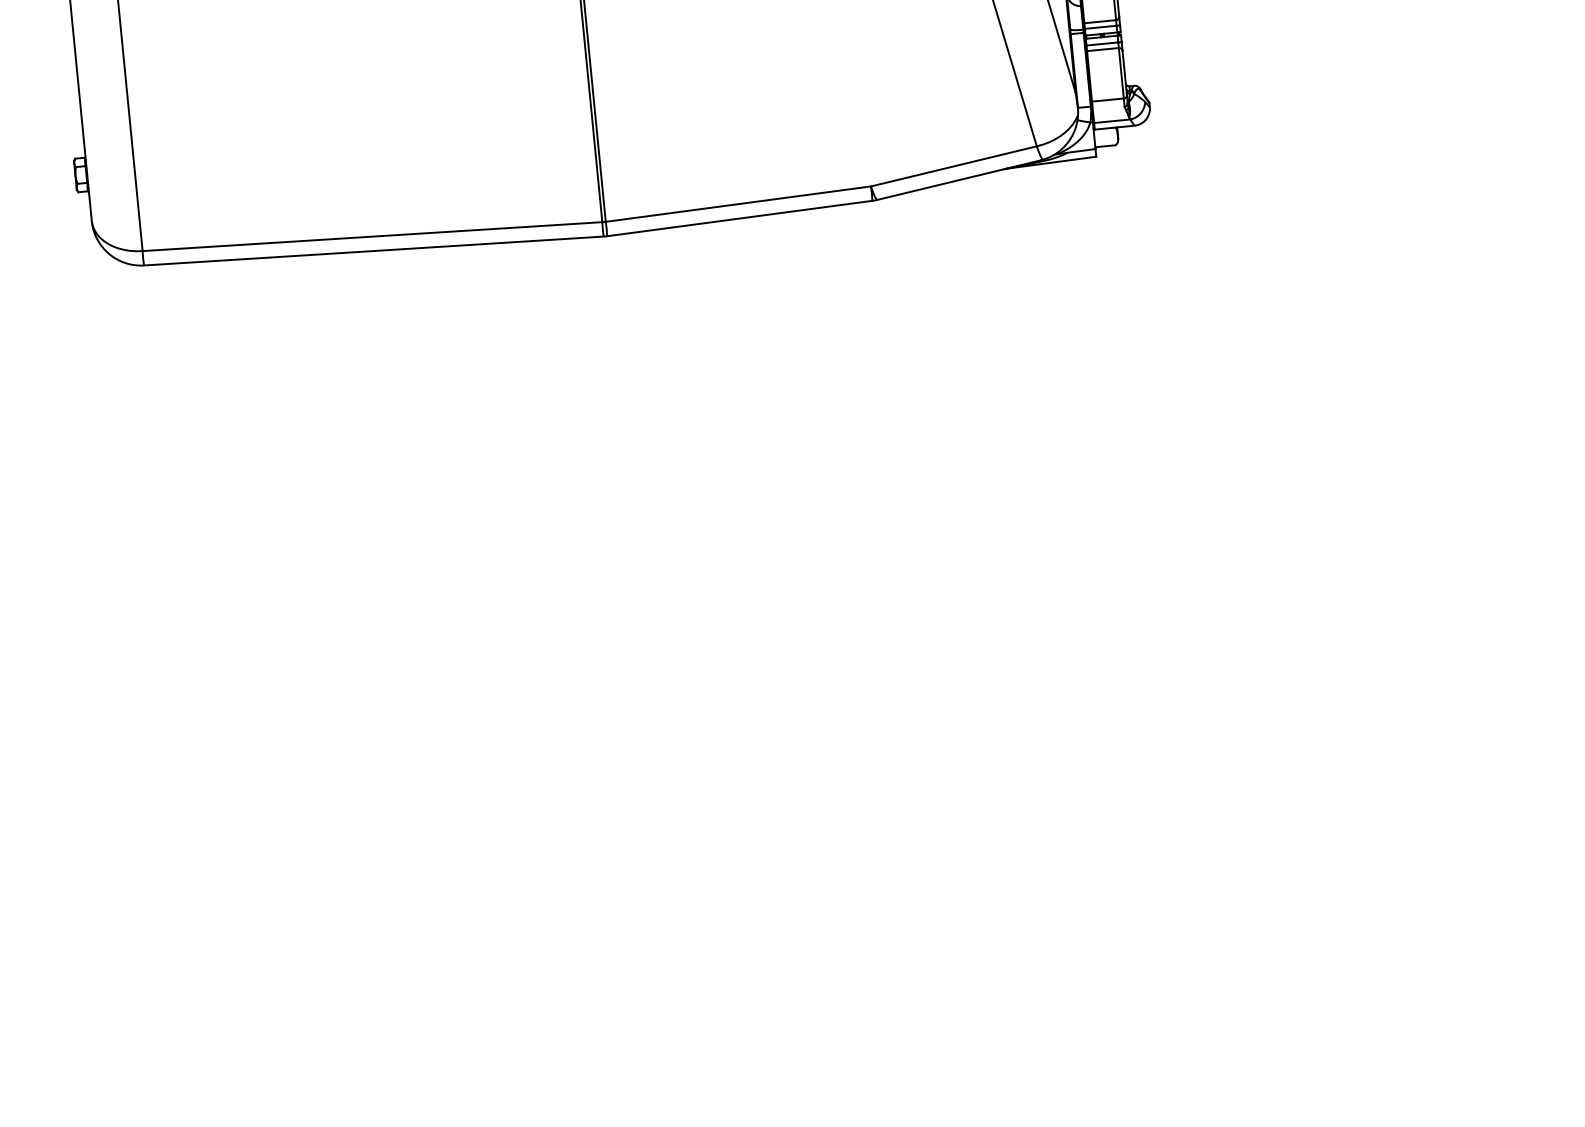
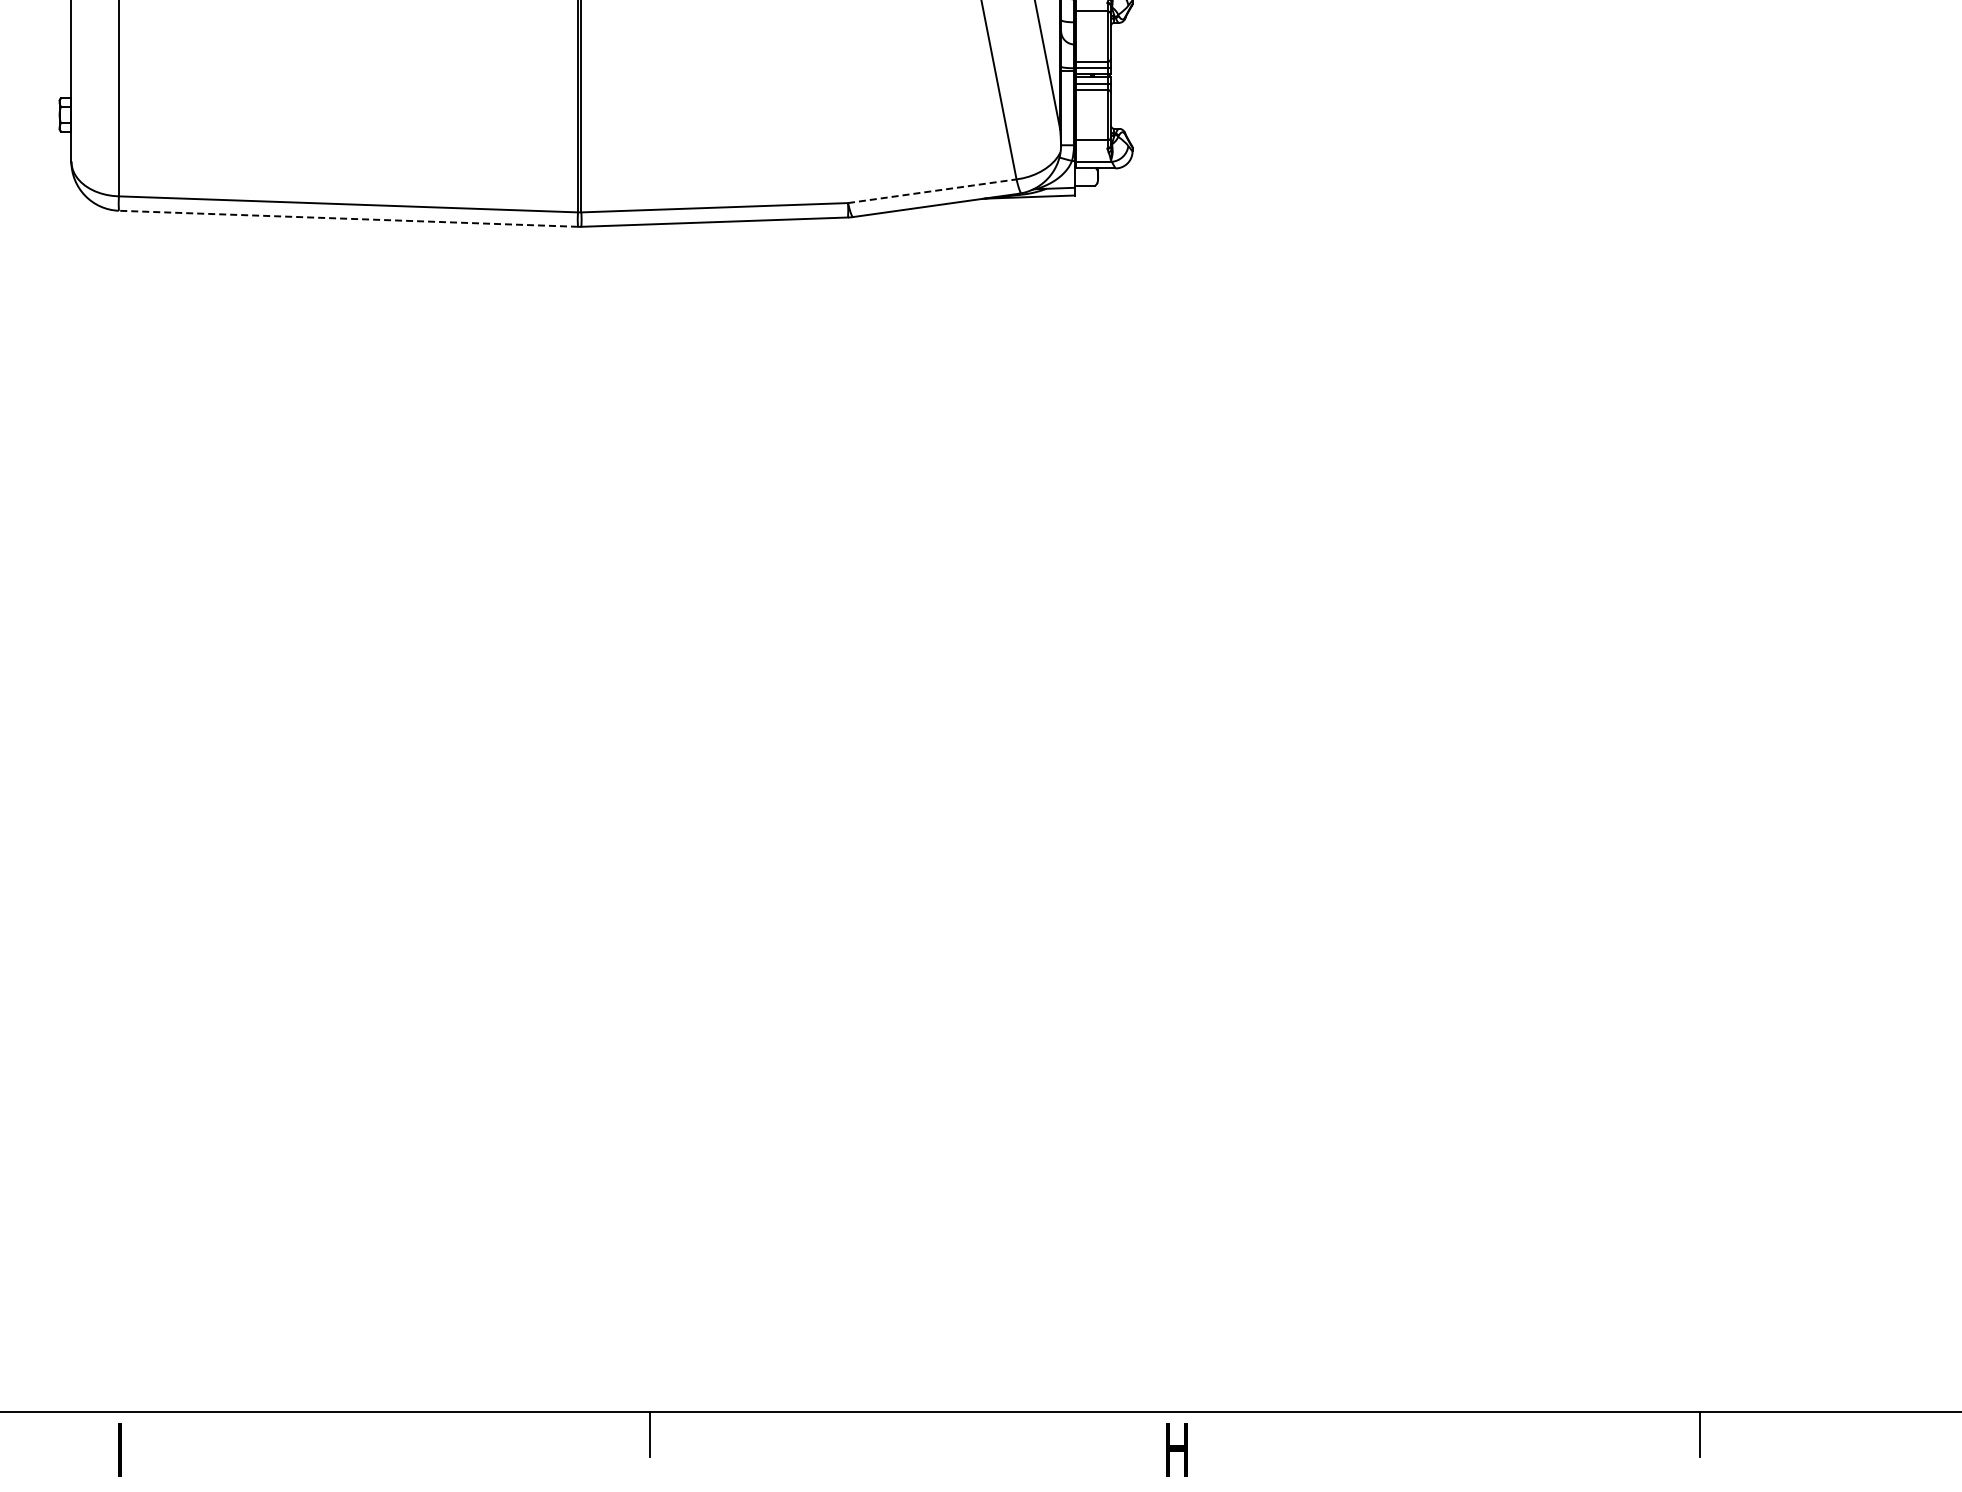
line: (954, 166) -> (932, 191), solid -> dashed
line: (373, 250) -> (348, 218), solid -> dashed

